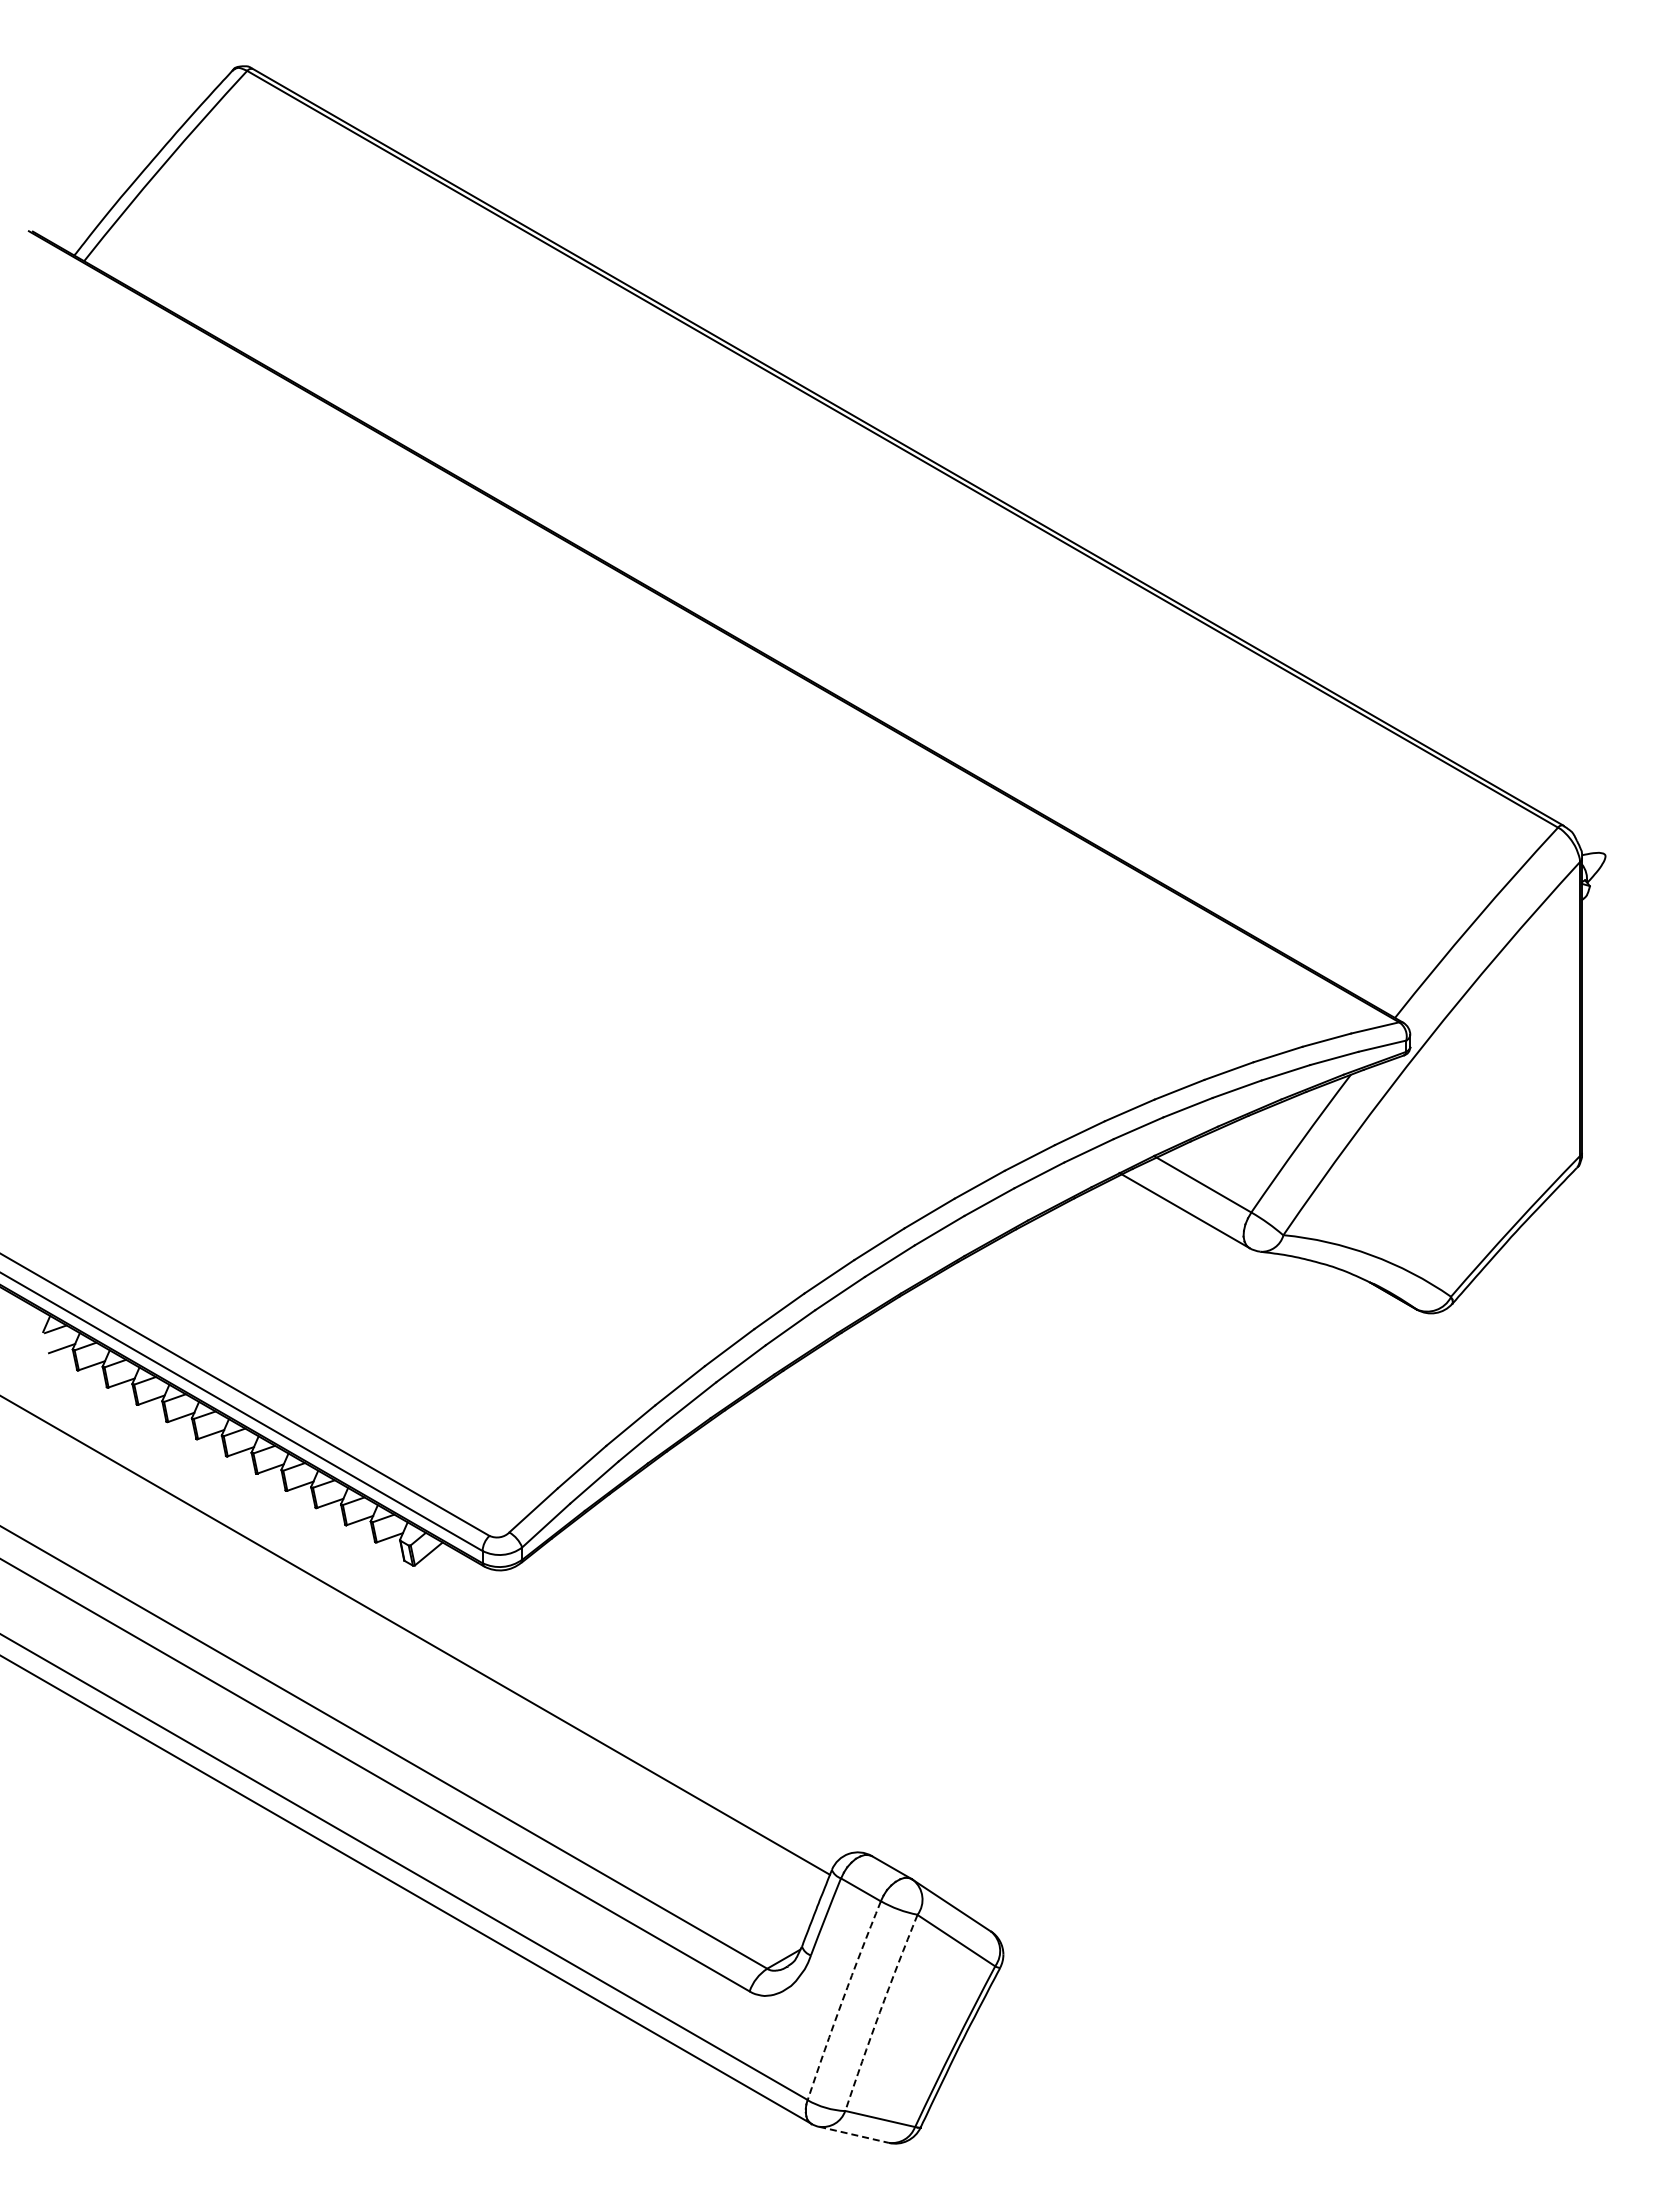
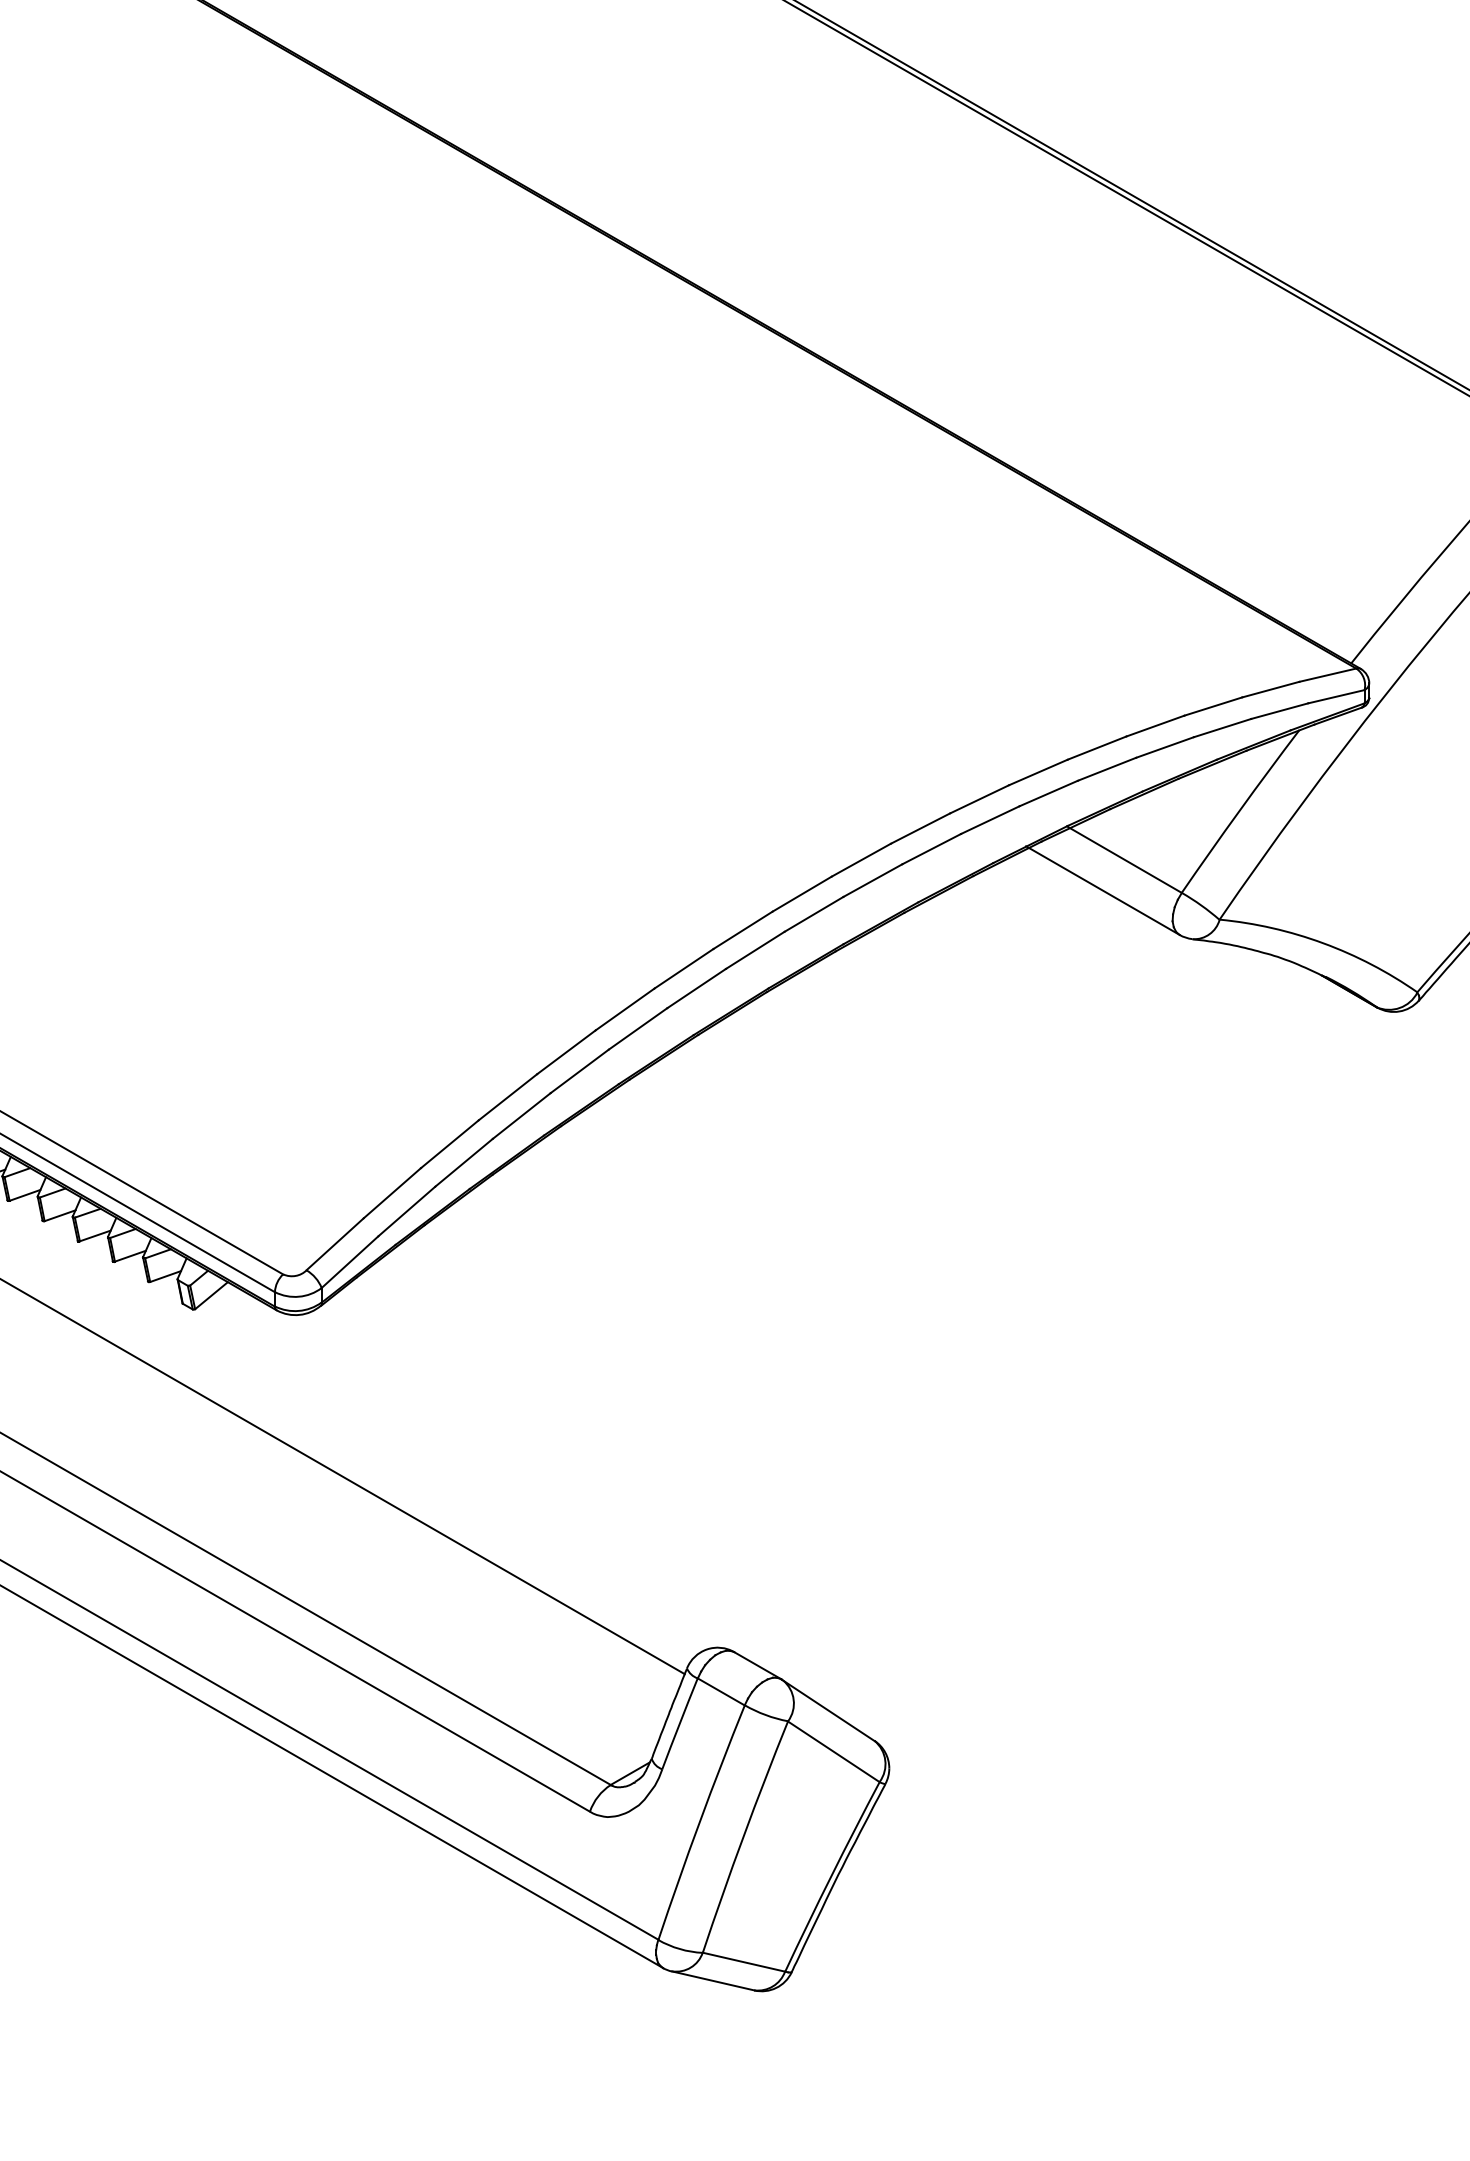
arc: (842, 2000) -> (699, 1822), dashed -> solid
arc: (879, 2012) -> (743, 1836), dashed -> solid
line: (854, 2134) -> (713, 1980), dashed -> solid

